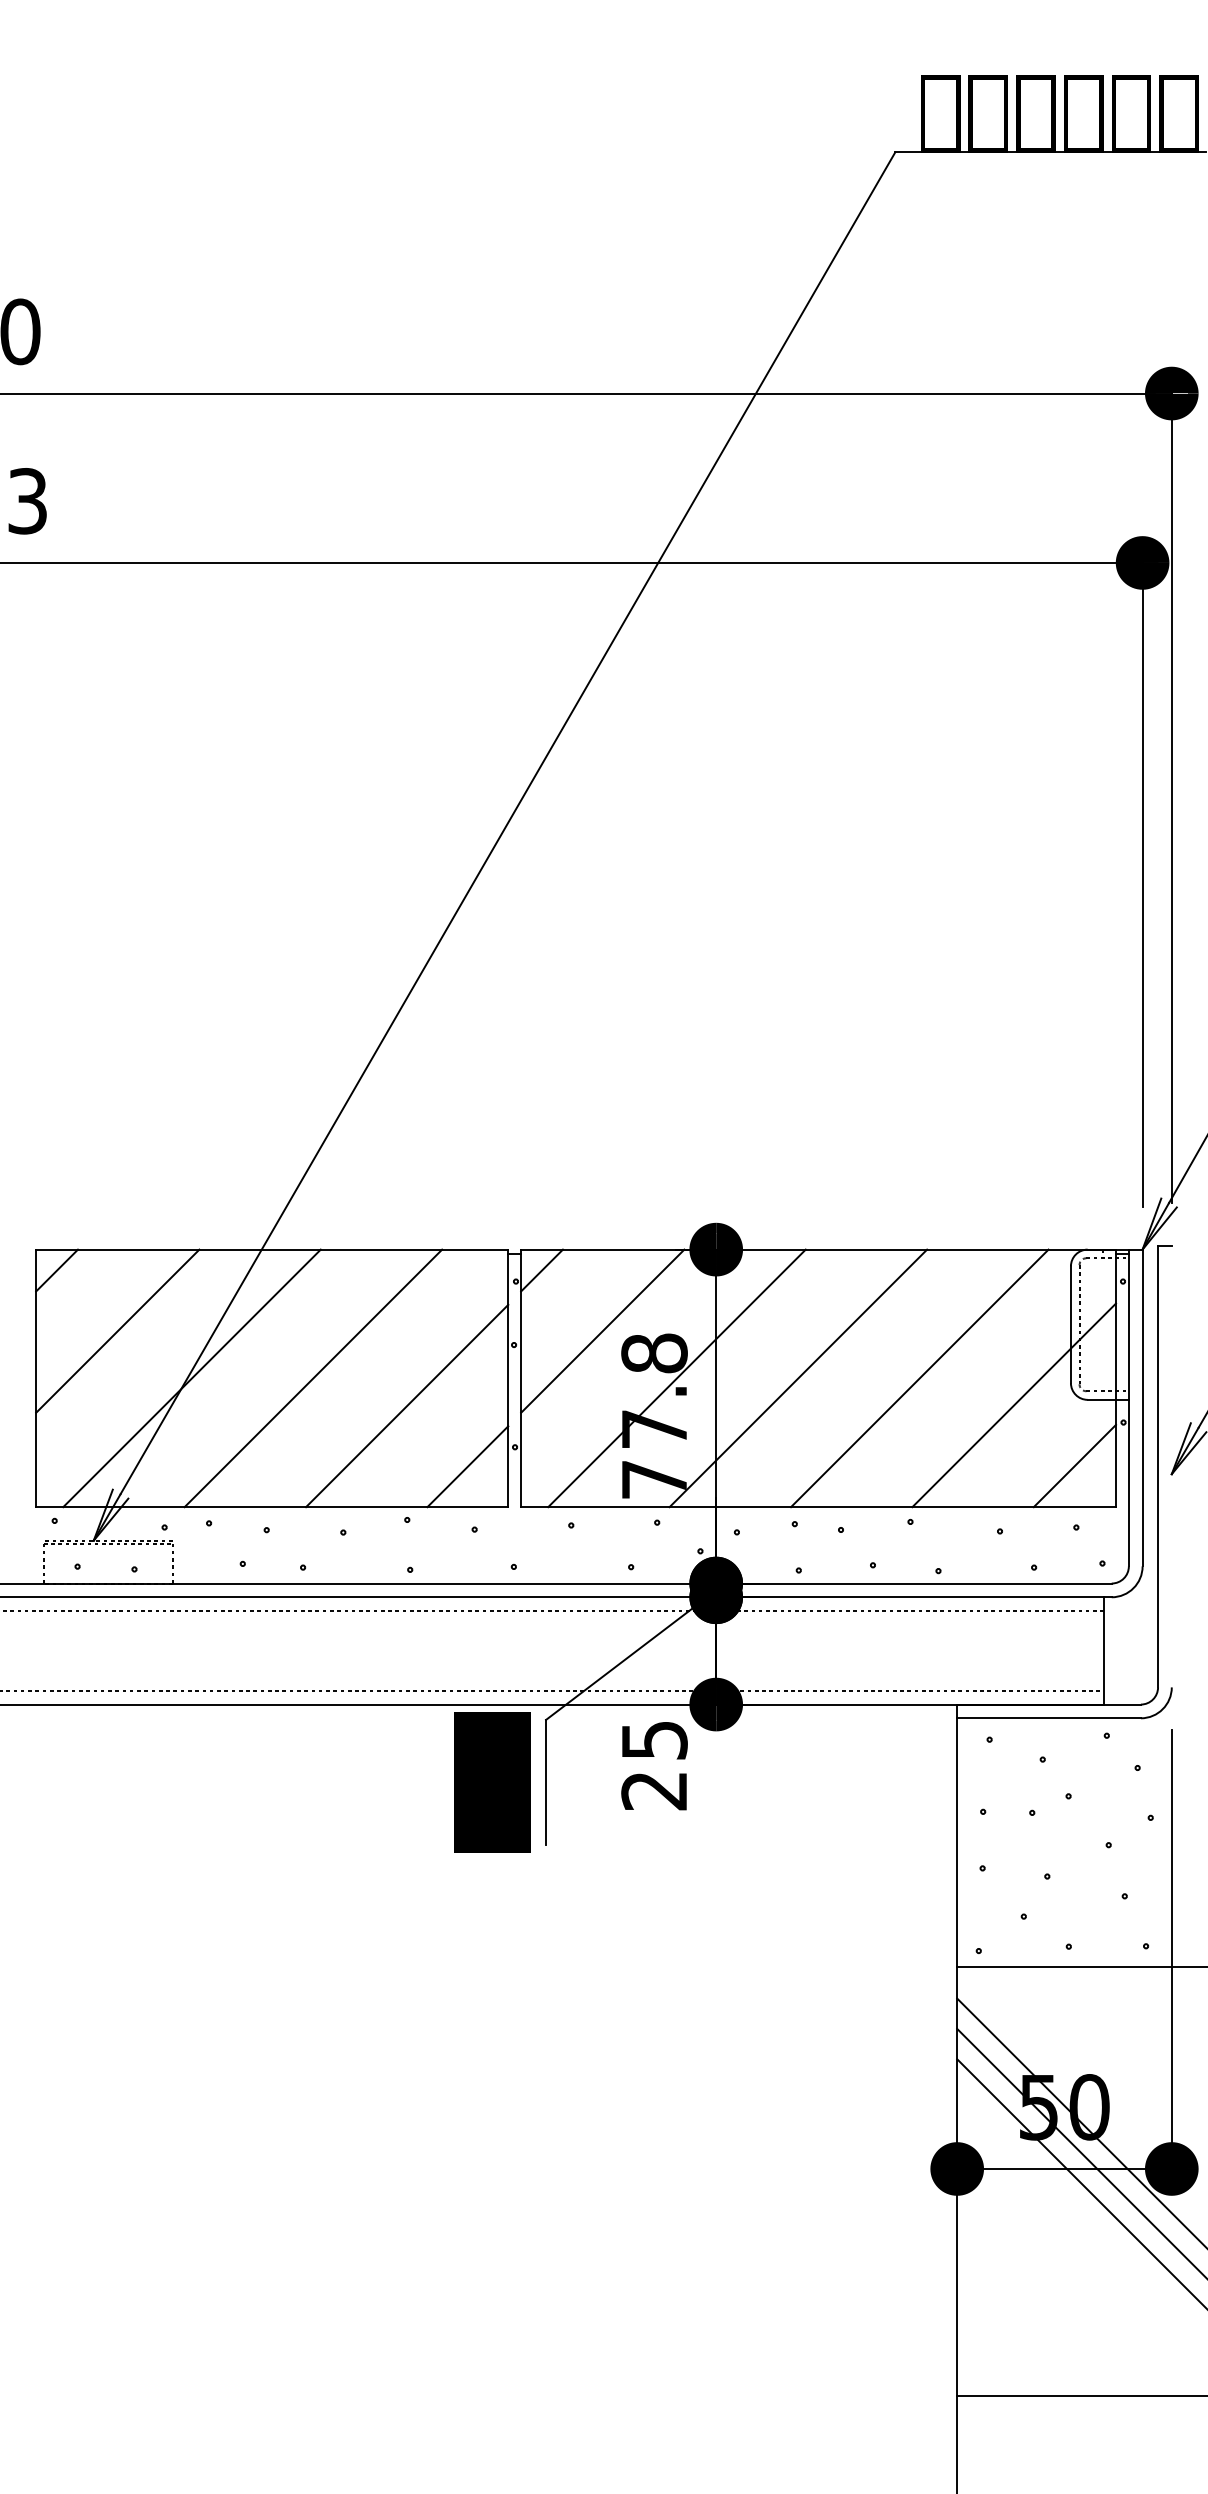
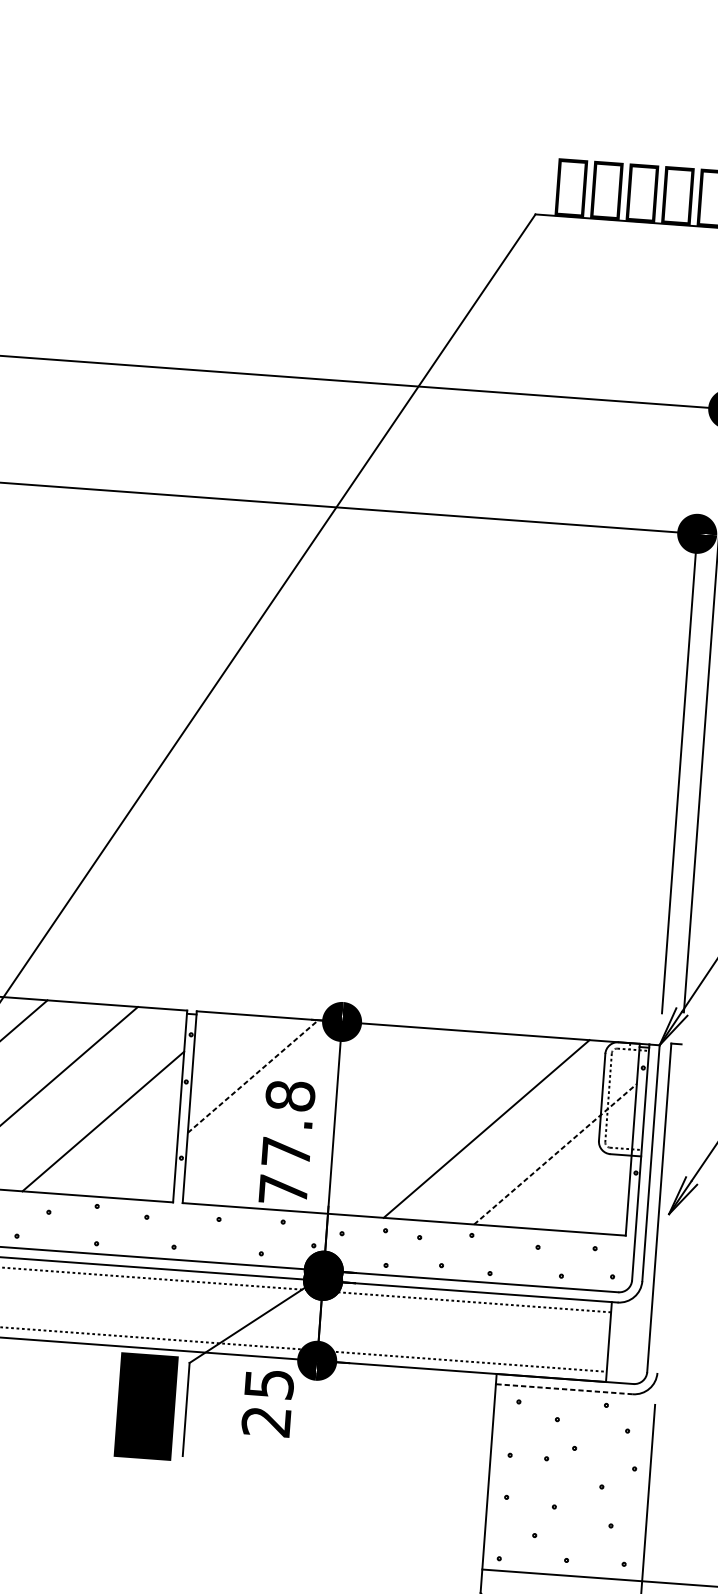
line: (541, 1270) -> (210, 1027), removed
line: (603, 1330) -> (253, 1076), solid -> dashed
line: (676, 1378) -> (305, 1115), removed
line: (798, 1378) -> (396, 1122), removed
line: (1014, 1405) -> (555, 1154), solid -> dashed
line: (1074, 1465) -> (597, 1202), removed
line: (467, 1466) -> (144, 1169), removed
line: (1049, 1718) -> (564, 1389), solid -> dashed

